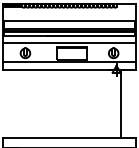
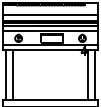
line: (8, 103) -> (6, 74), added
line: (17, 103) -> (12, 74), added
line: (130, 103) -> (94, 74), added

